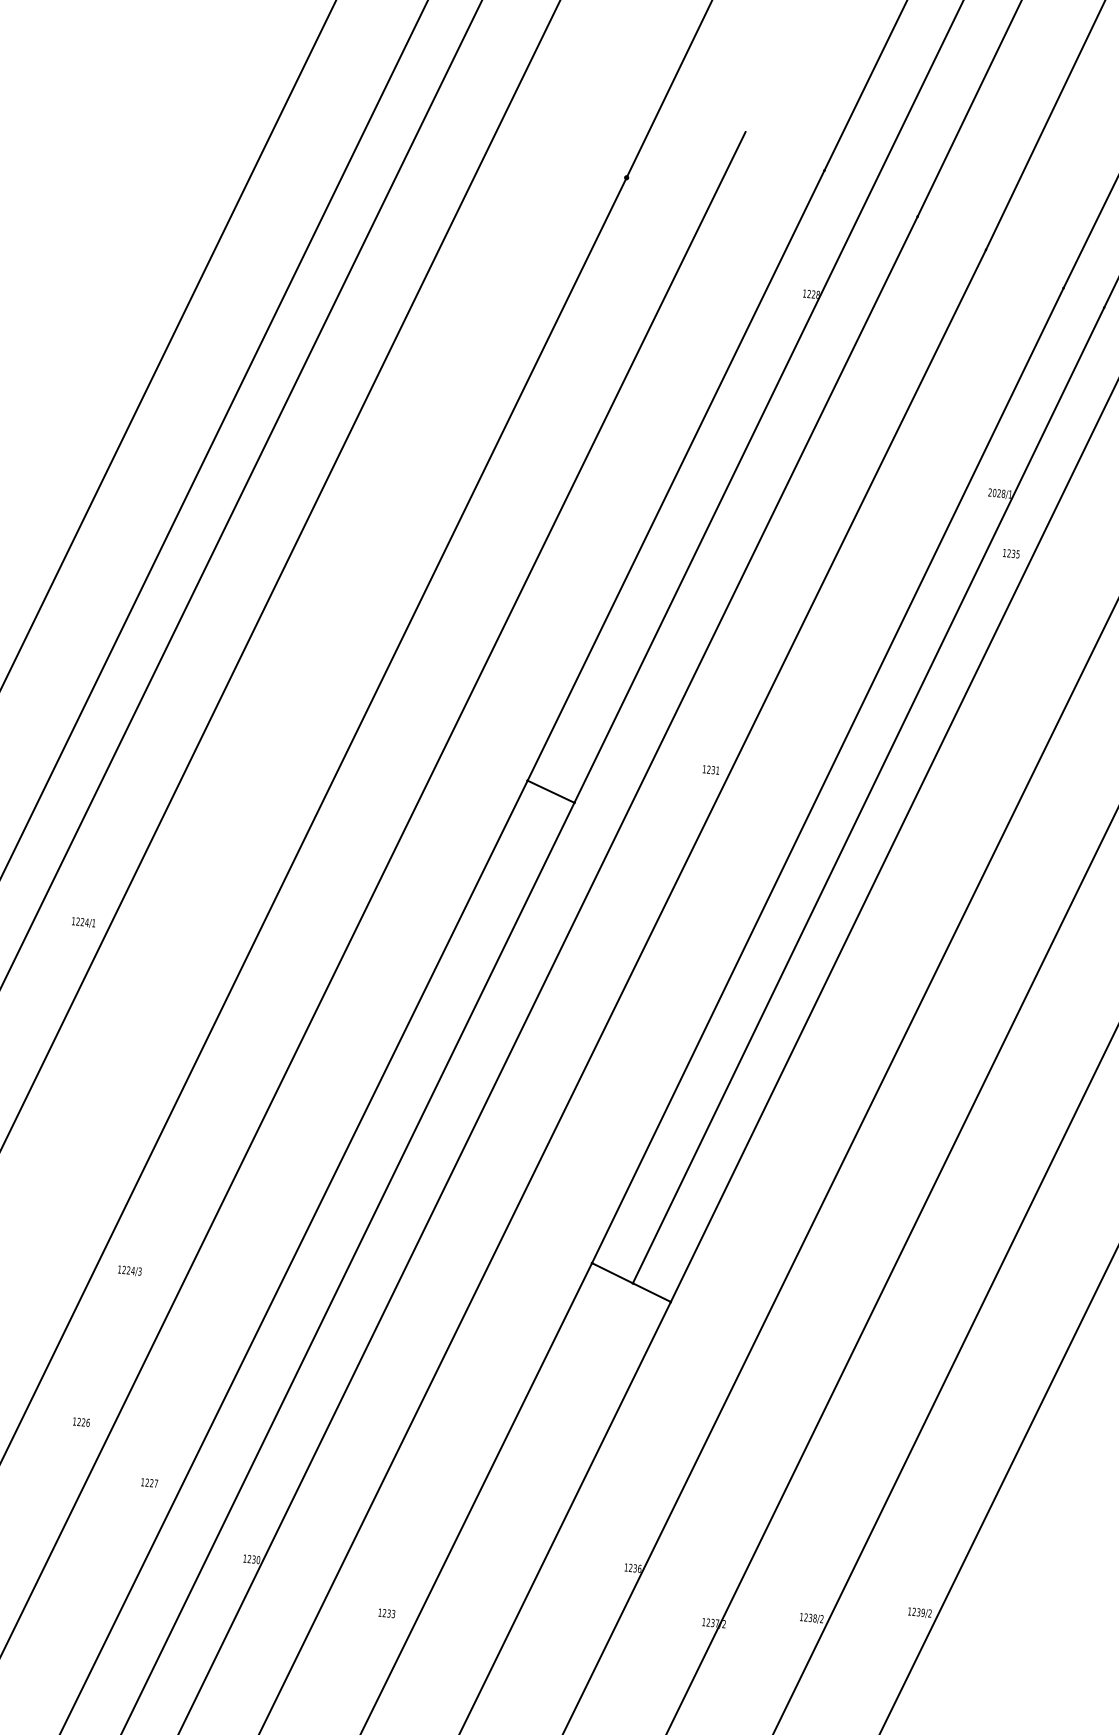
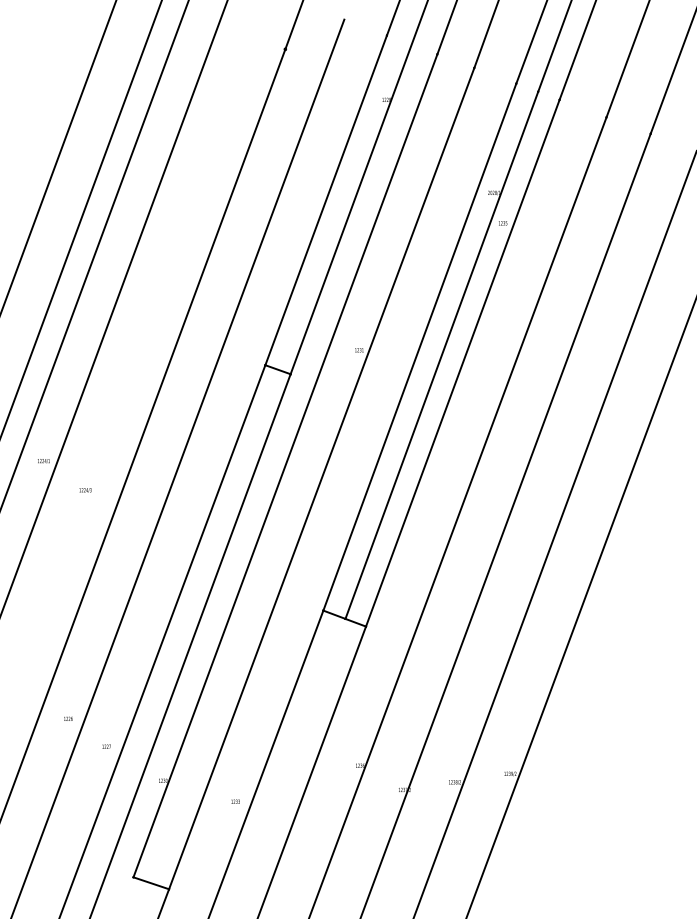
text: (129, 1271) -> (85, 490), moved

